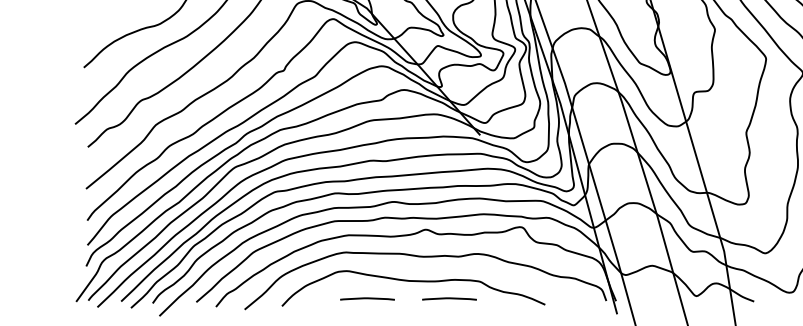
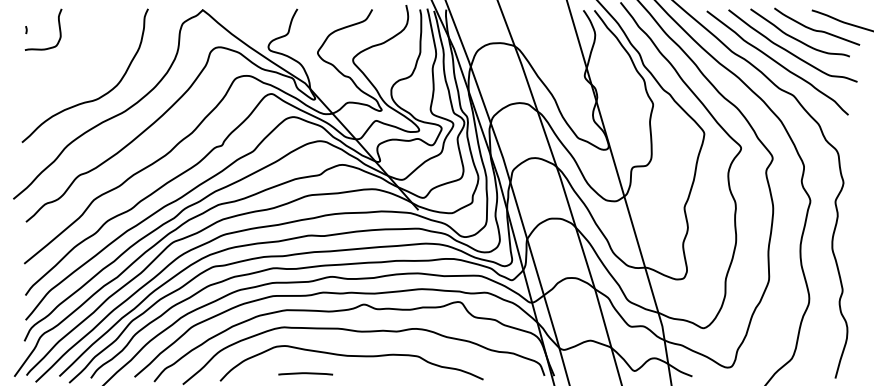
line: (449, 298) -> (387, 373), removed

